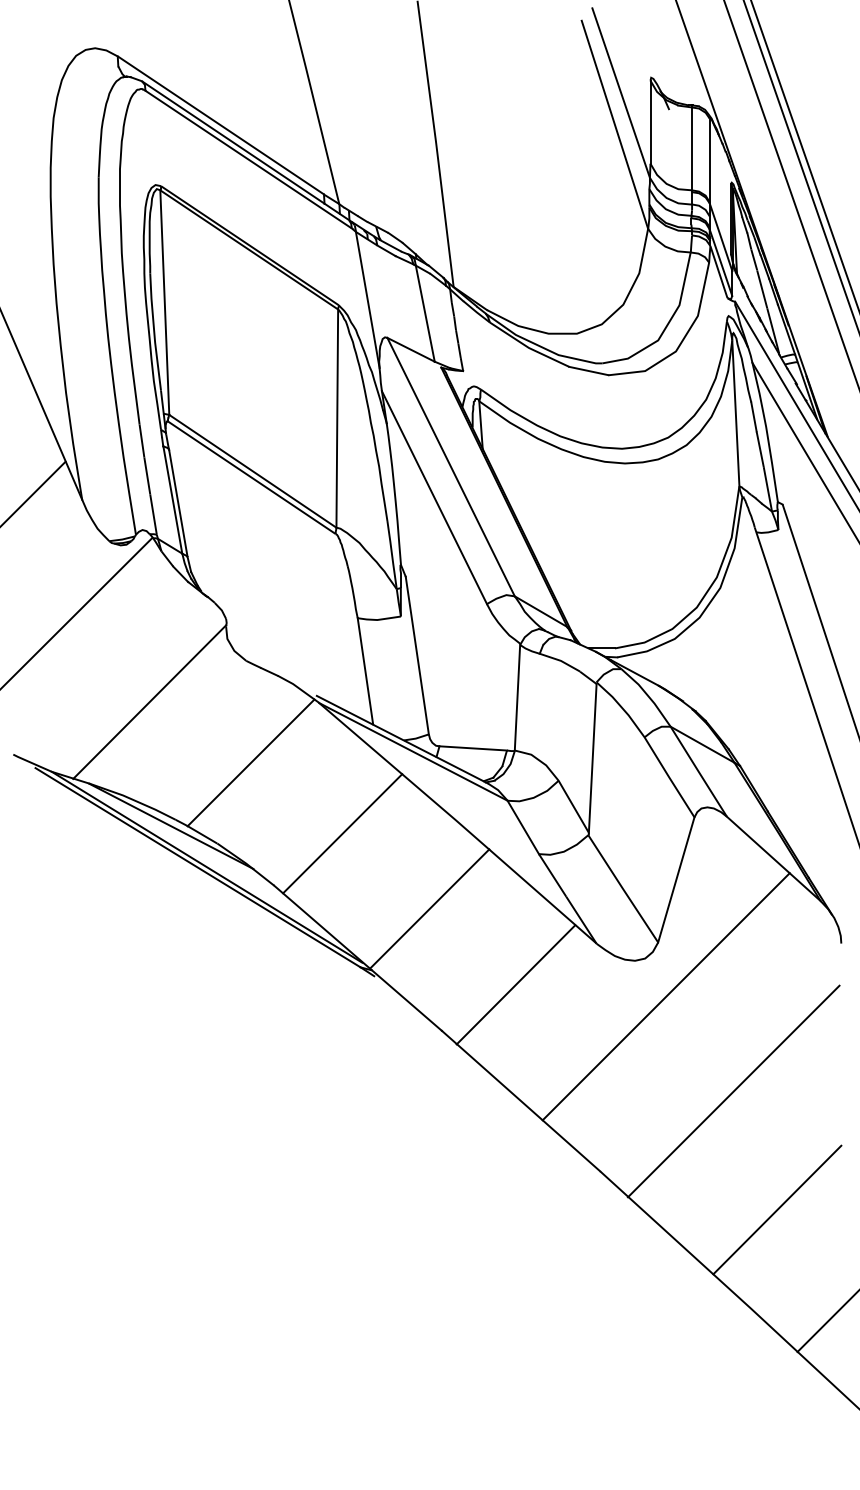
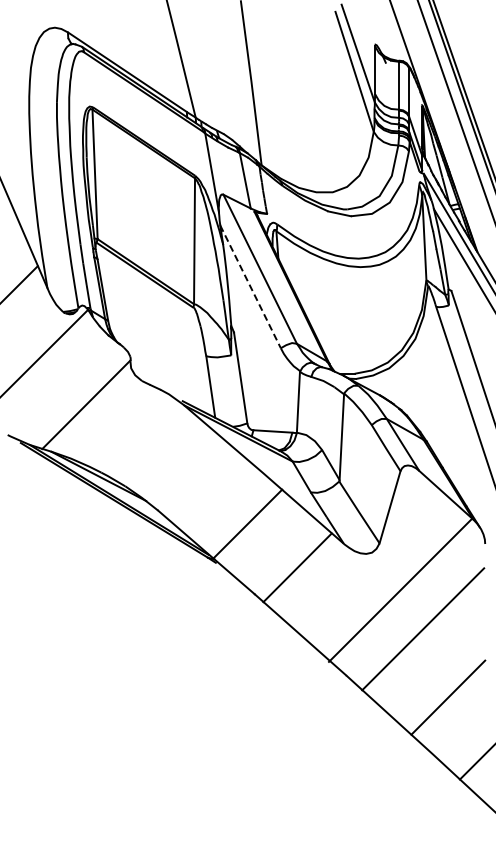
line: (434, 498) -> (250, 287), solid -> dashed
line: (250, 762) -> (144, 439), removed
line: (342, 833) -> (197, 480), removed
line: (664, 996) -> (399, 590), moved

